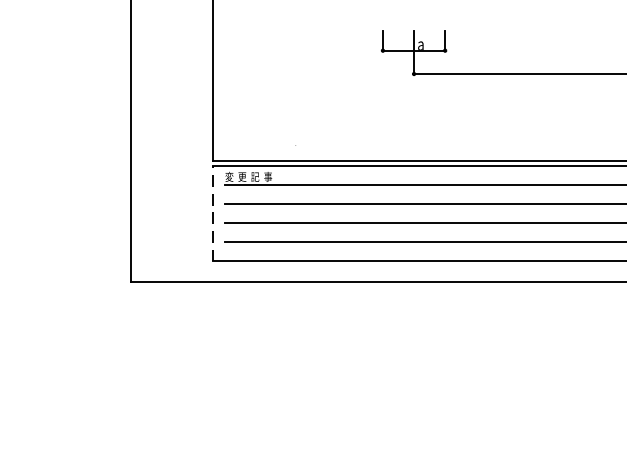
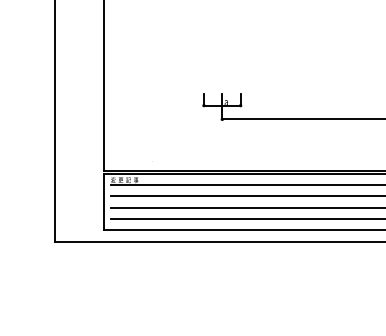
line: (212, 213) -> (103, 201), dashed -> solid

